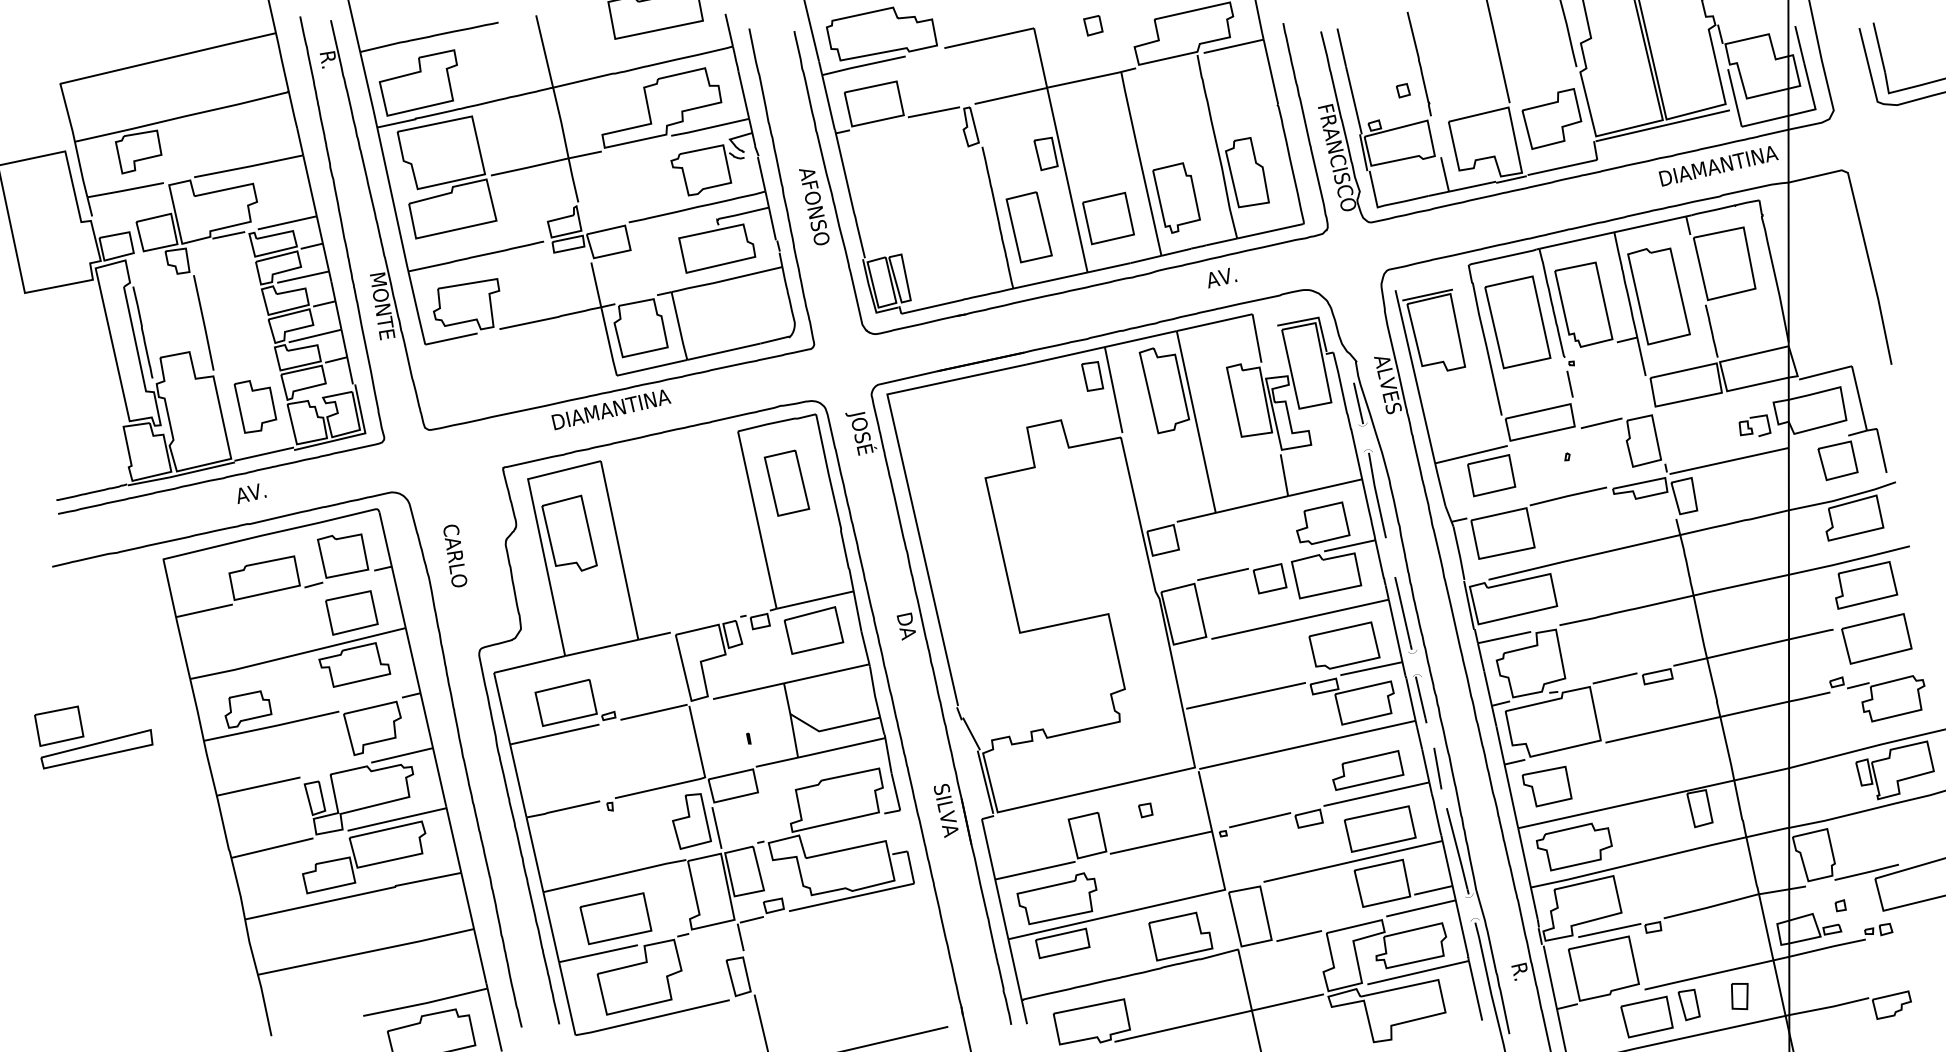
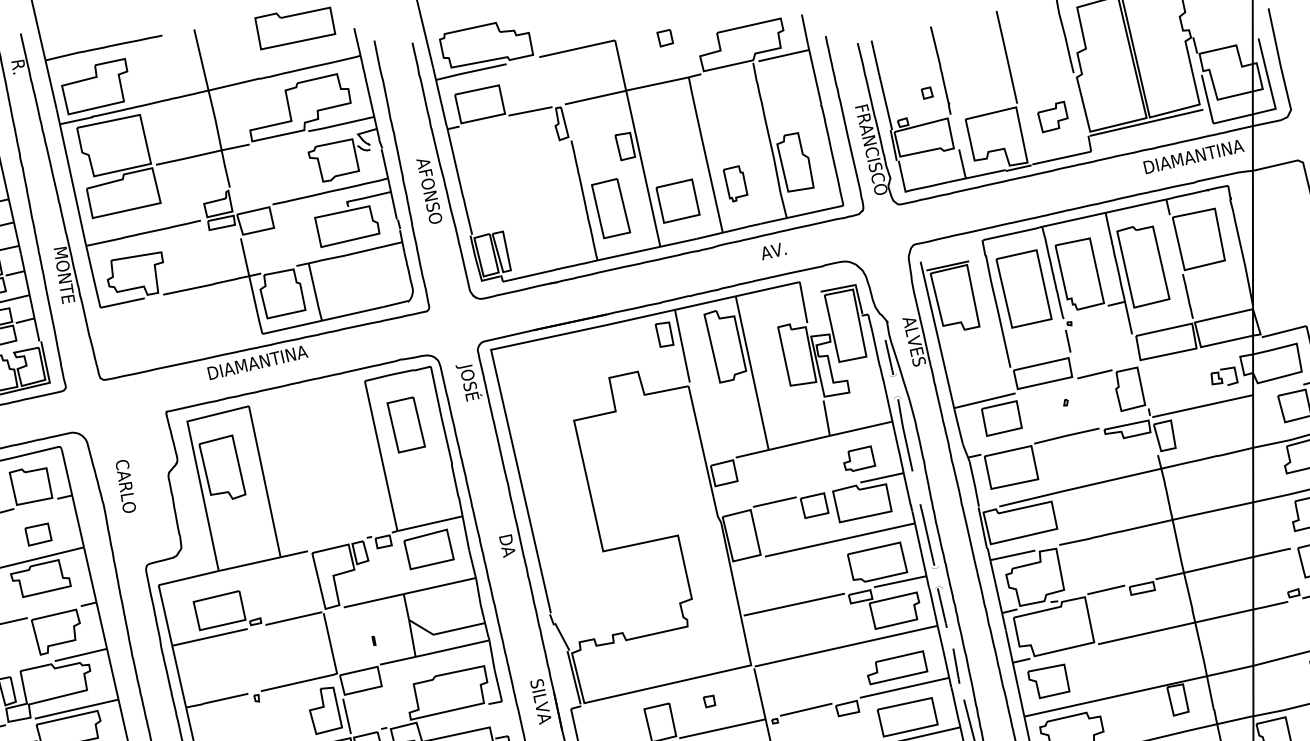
part: (1551, 118) -> (1052, 116), size x0.6
part: (1176, 197) -> (735, 183), size x0.6
part: (1323, 522) -> (859, 458), size x0.7
part: (351, 612) -> (38, 534), size x0.6

